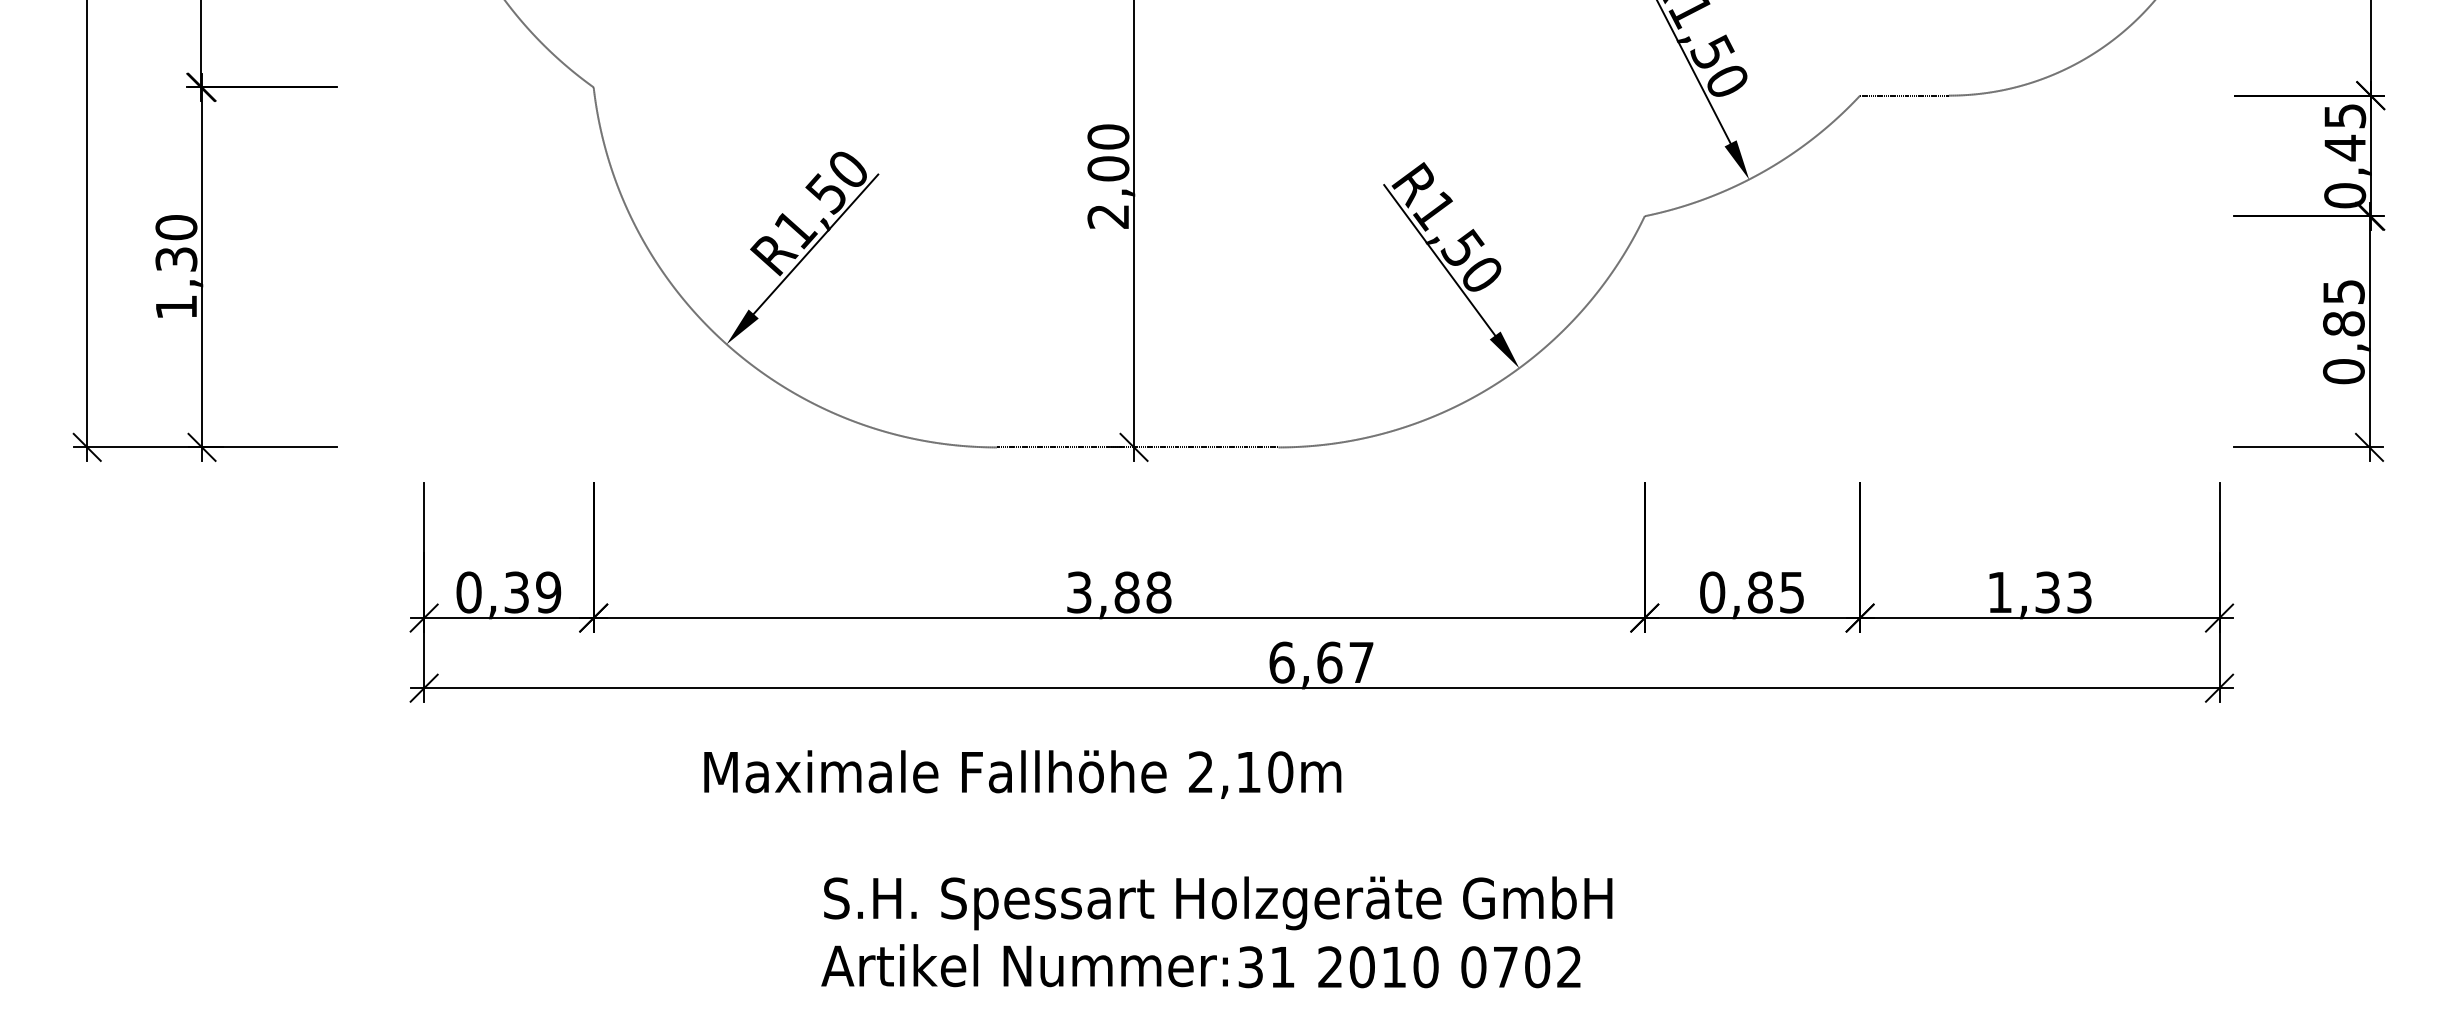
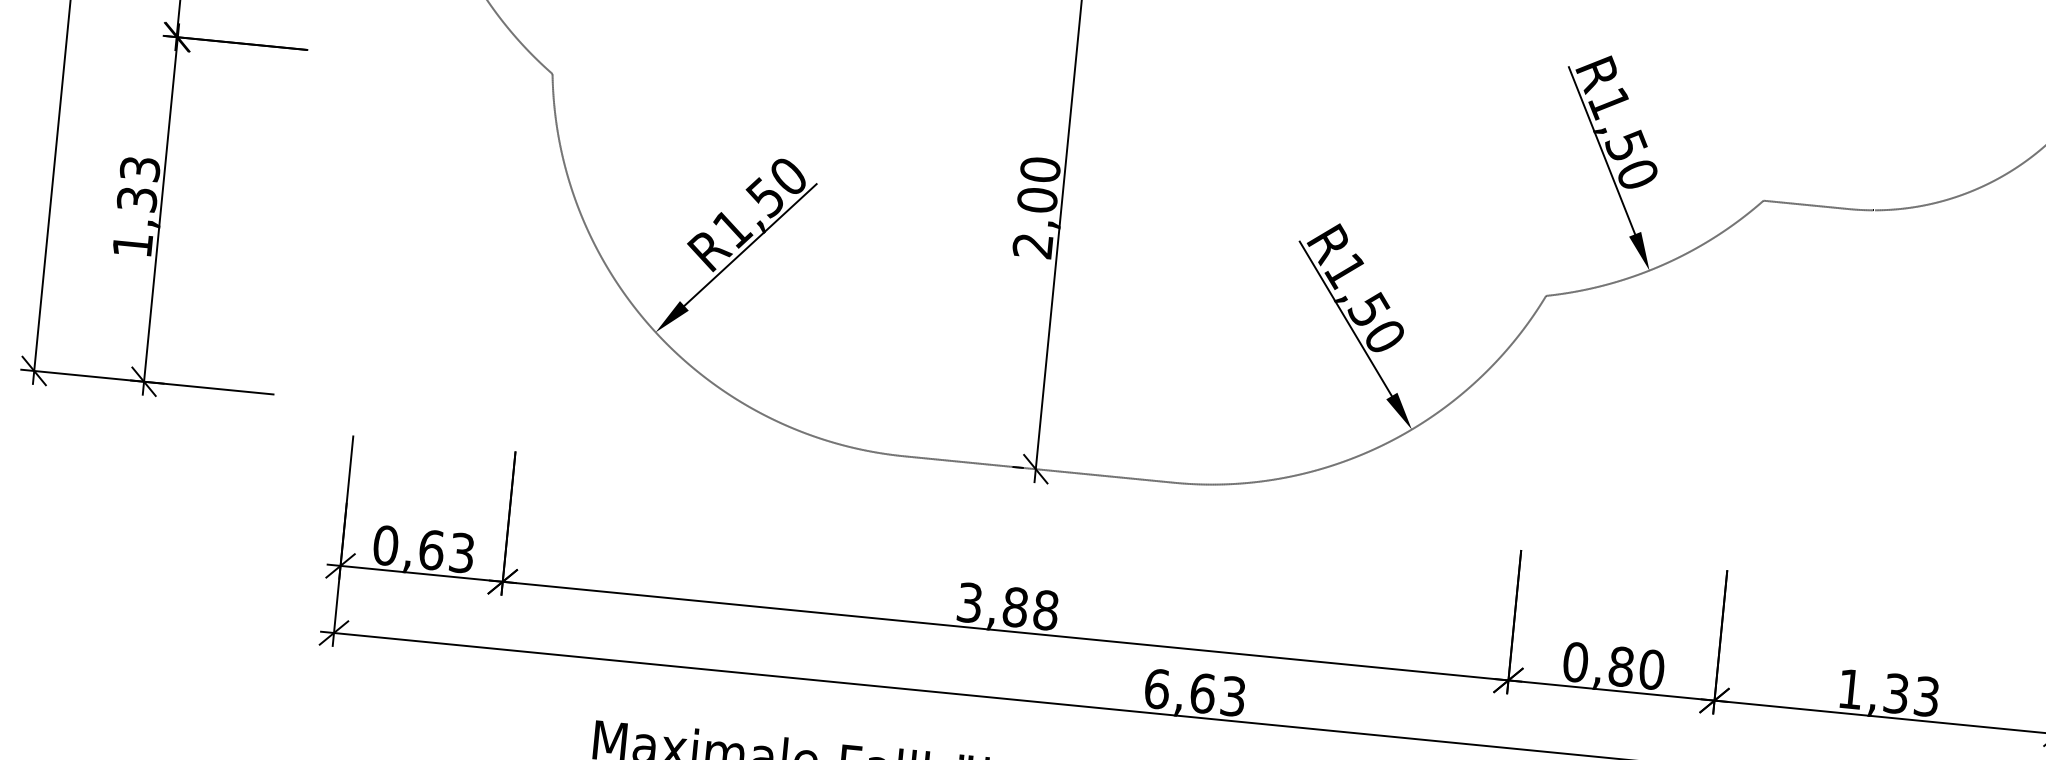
text: (176, 227) -> (140, 168), 1,30 -> 1,33
text: (532, 592) -> (446, 551), 0,39 -> 0,63
text: (1791, 592) -> (1651, 669), 0,85 -> 0,80
text: (1361, 662) -> (1233, 696), 6,67 -> 6,63

